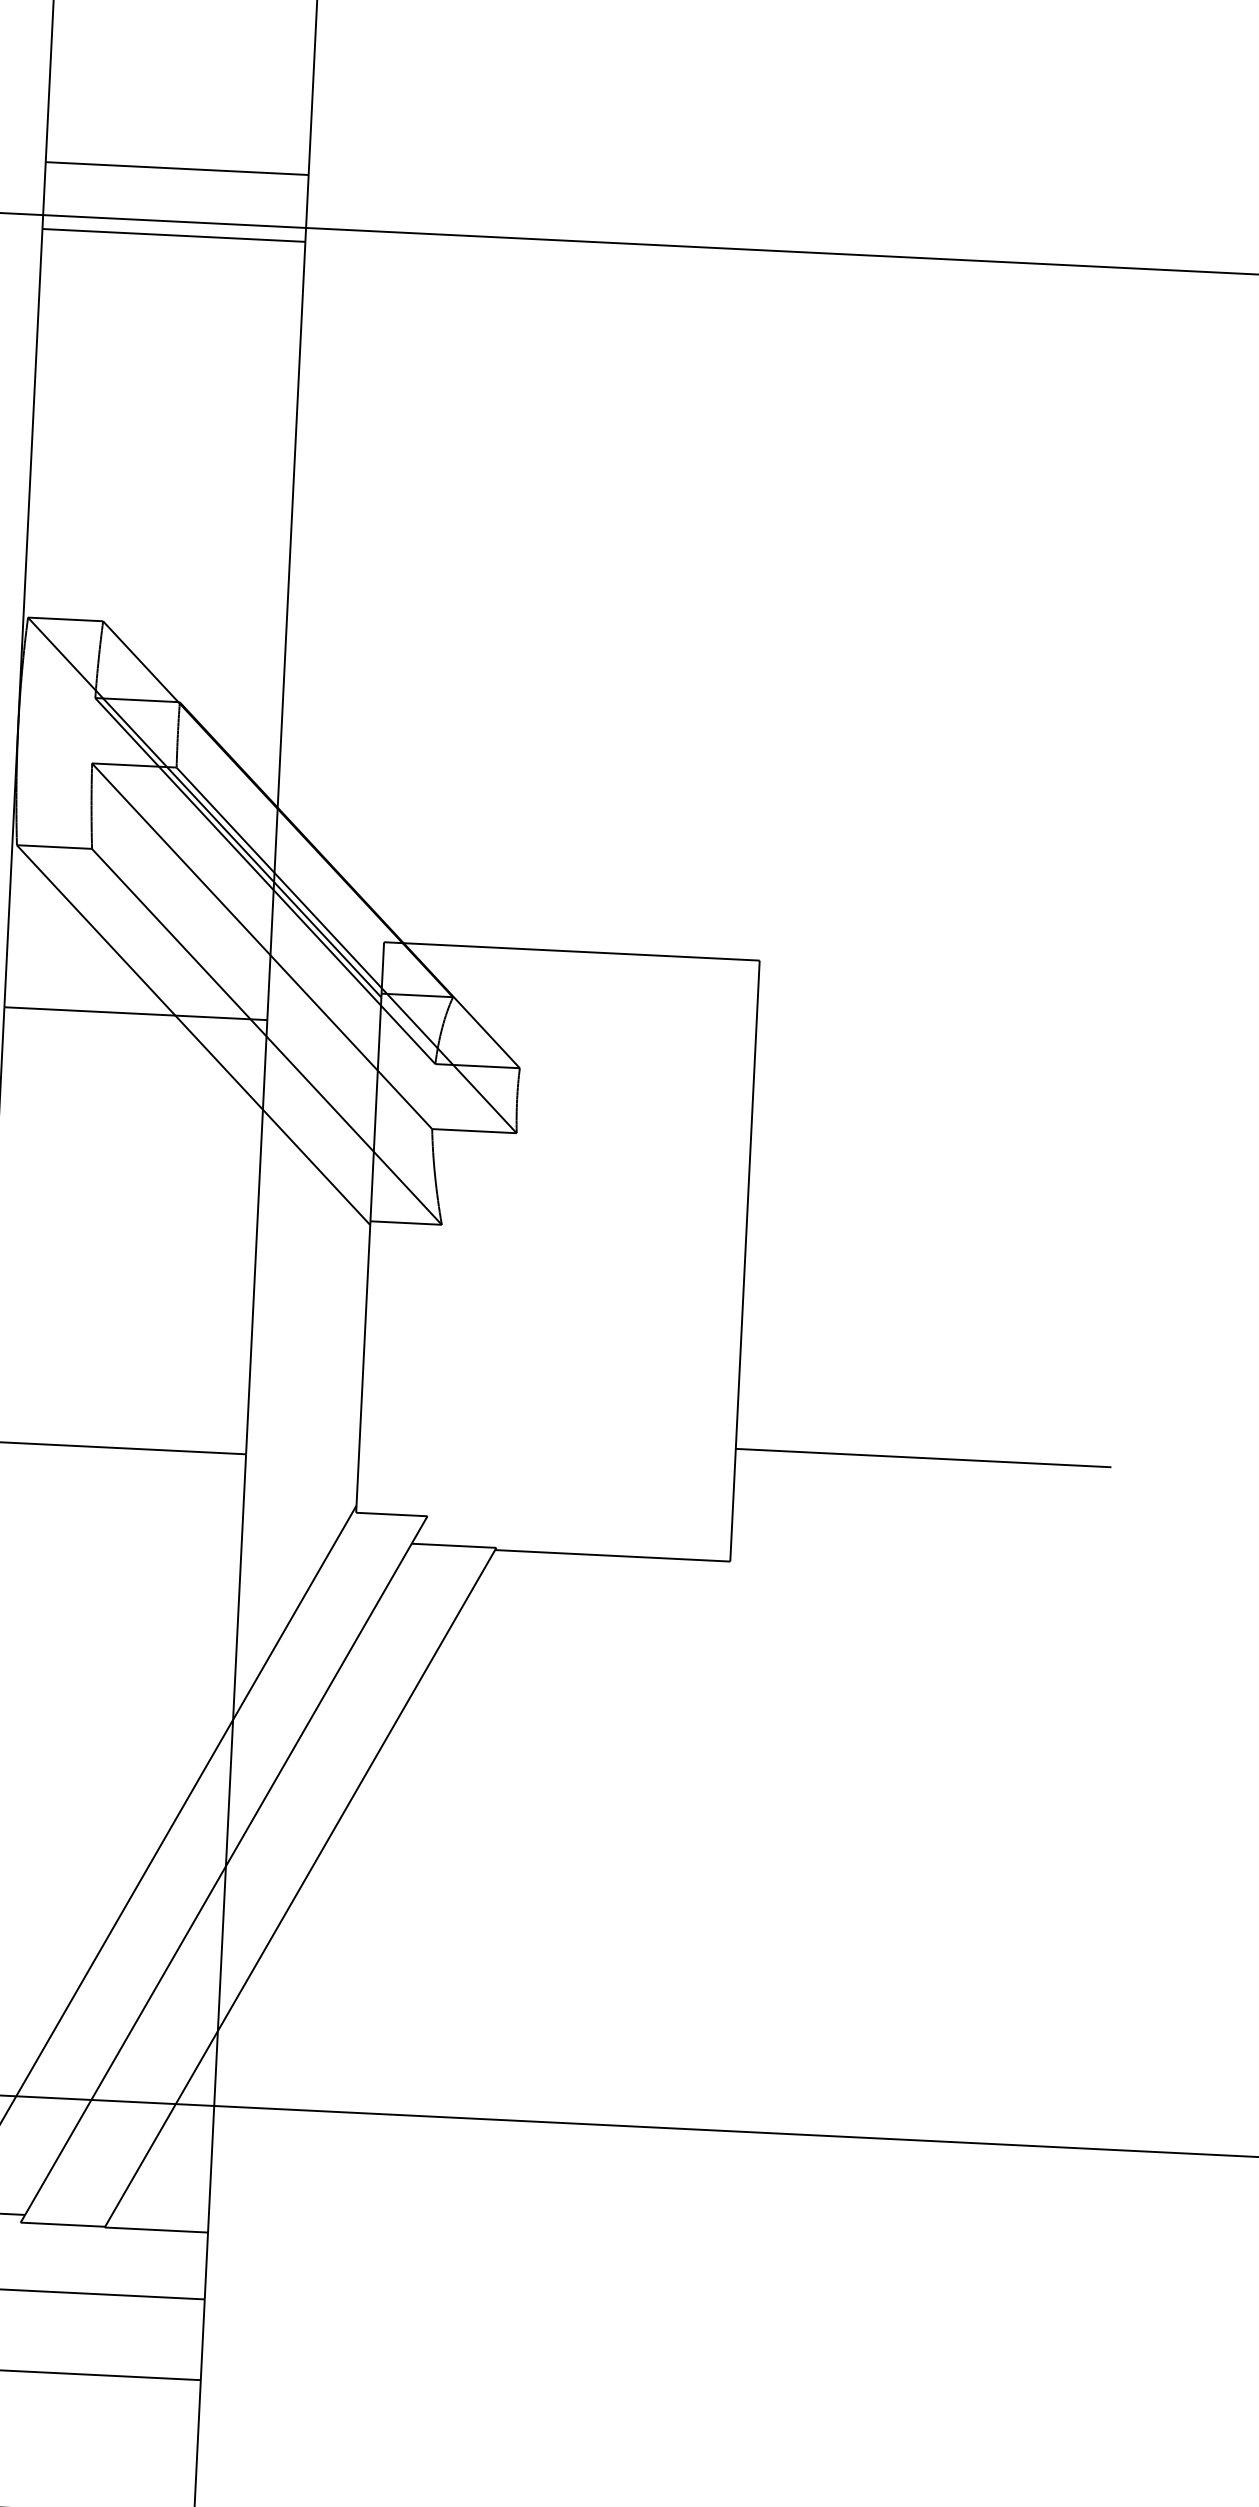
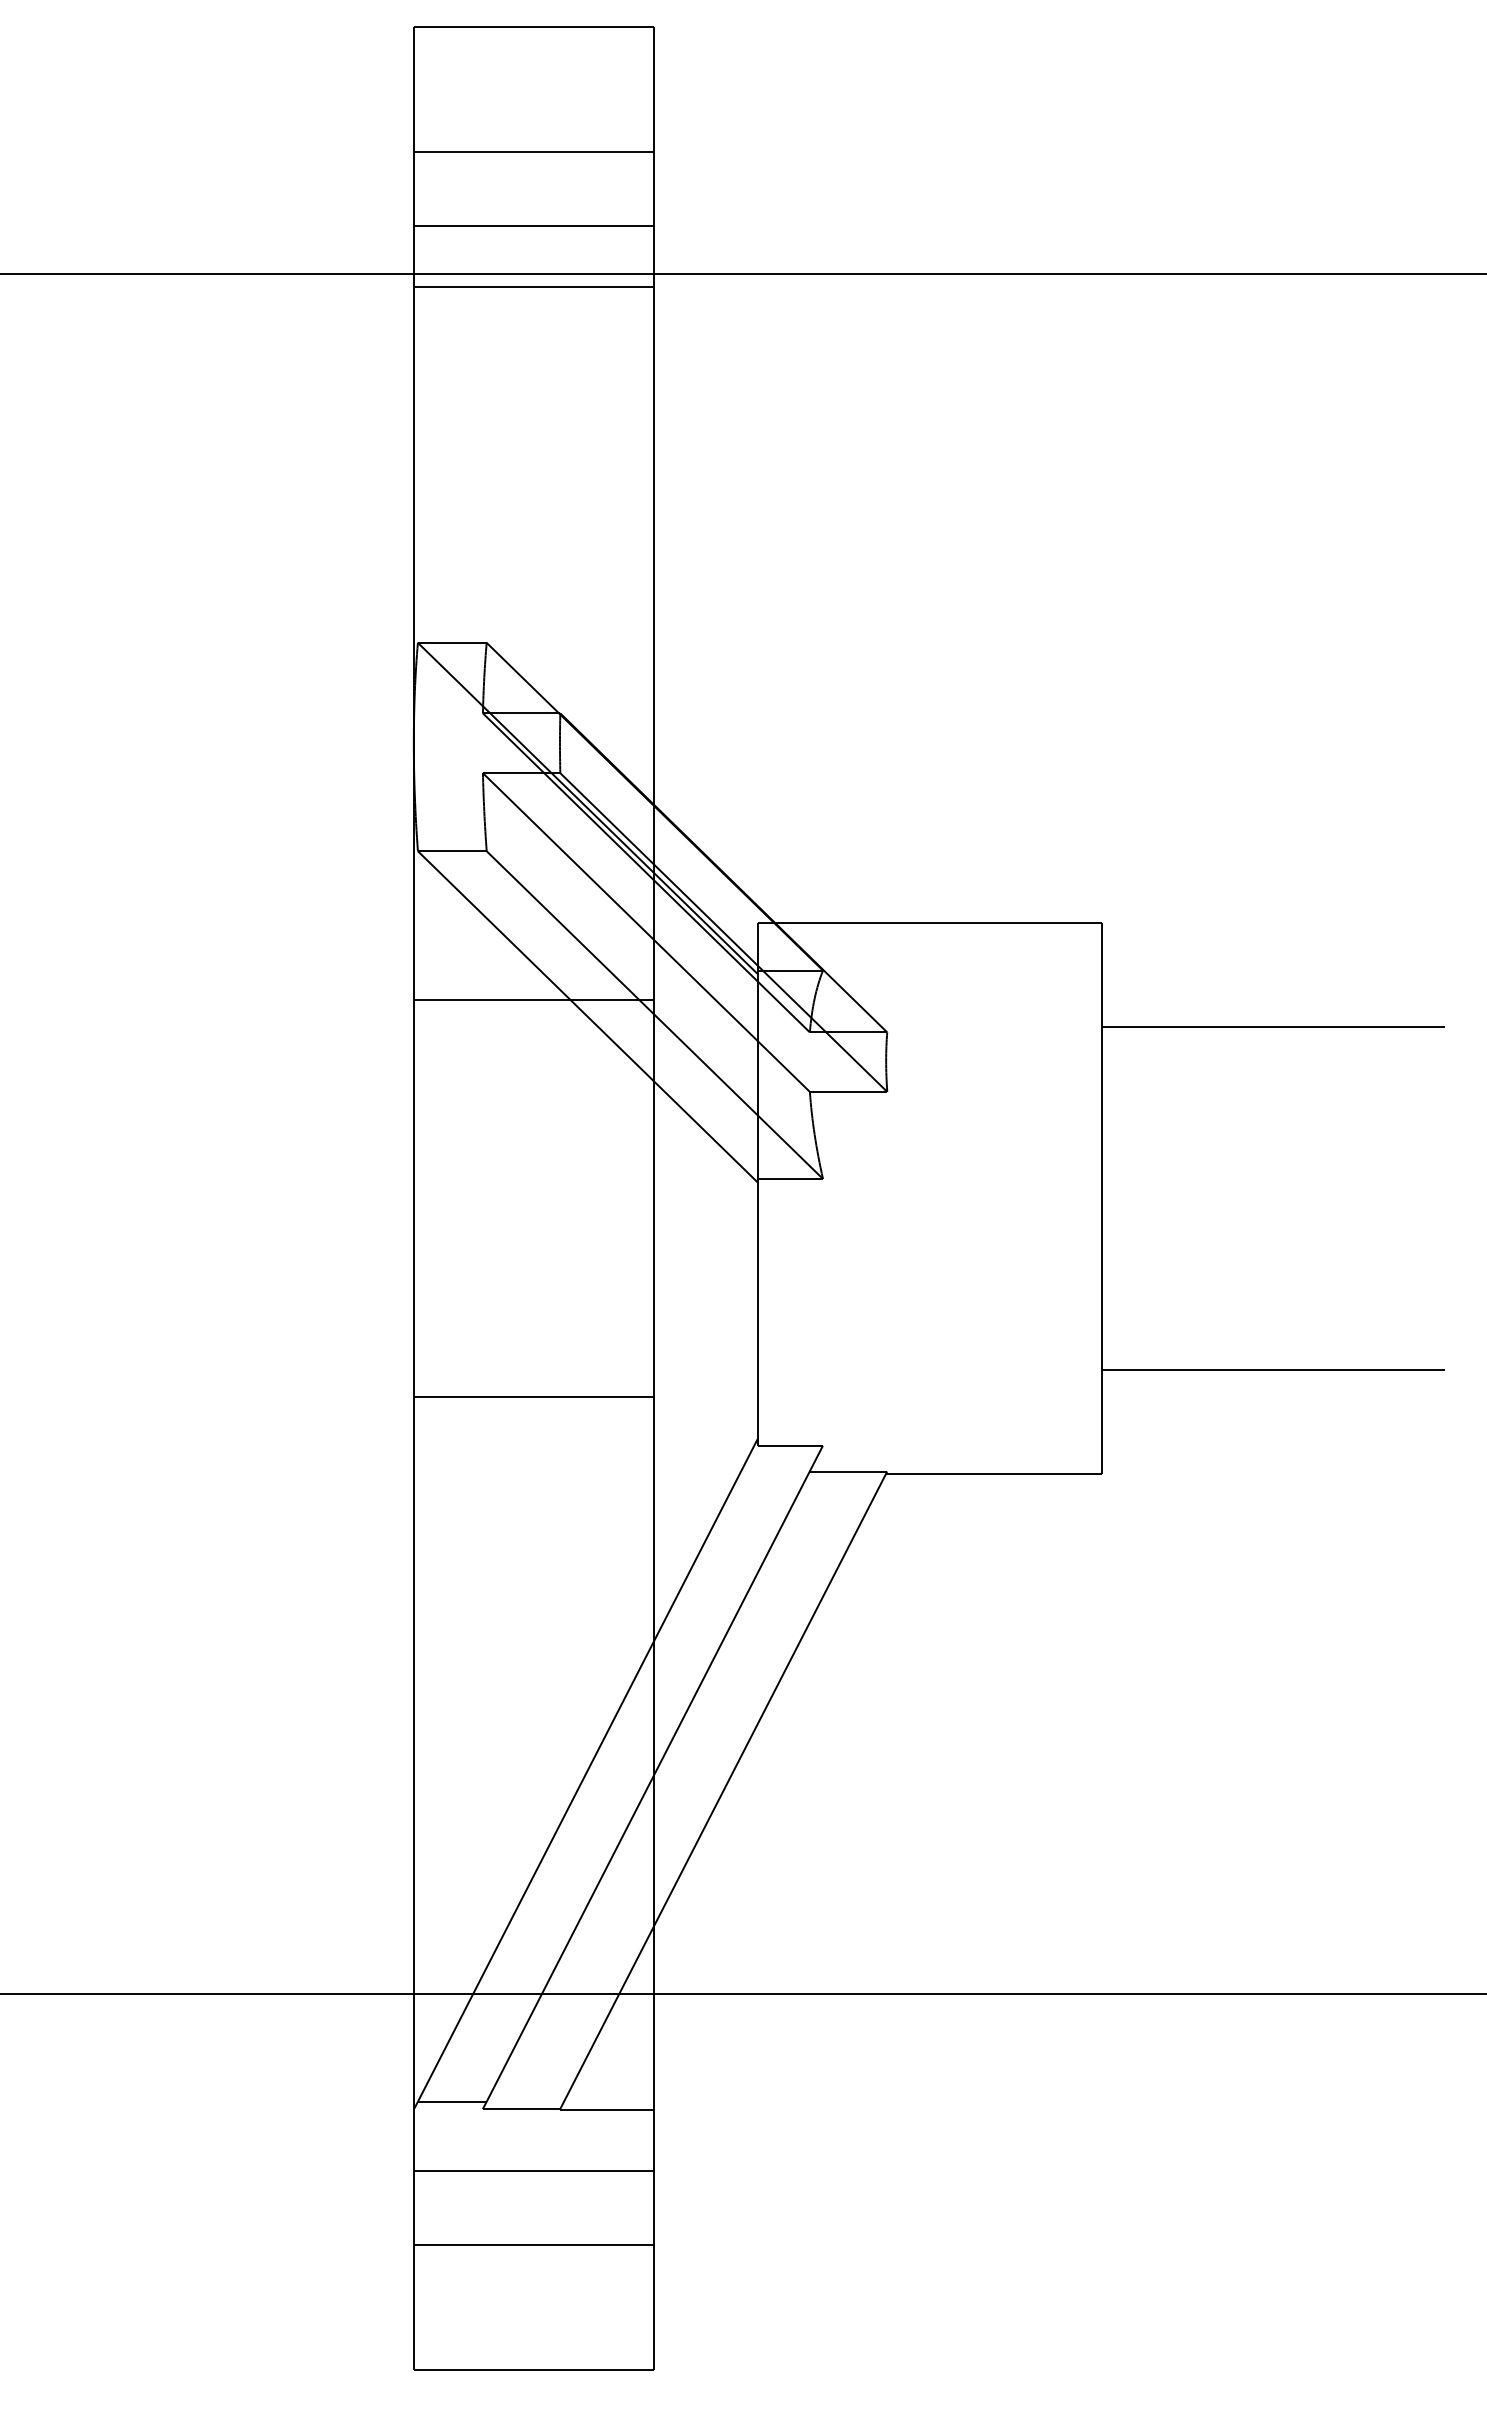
line: (180, 88) -> (533, 152), added
line: (942, 1082) -> (1273, 1026), added

